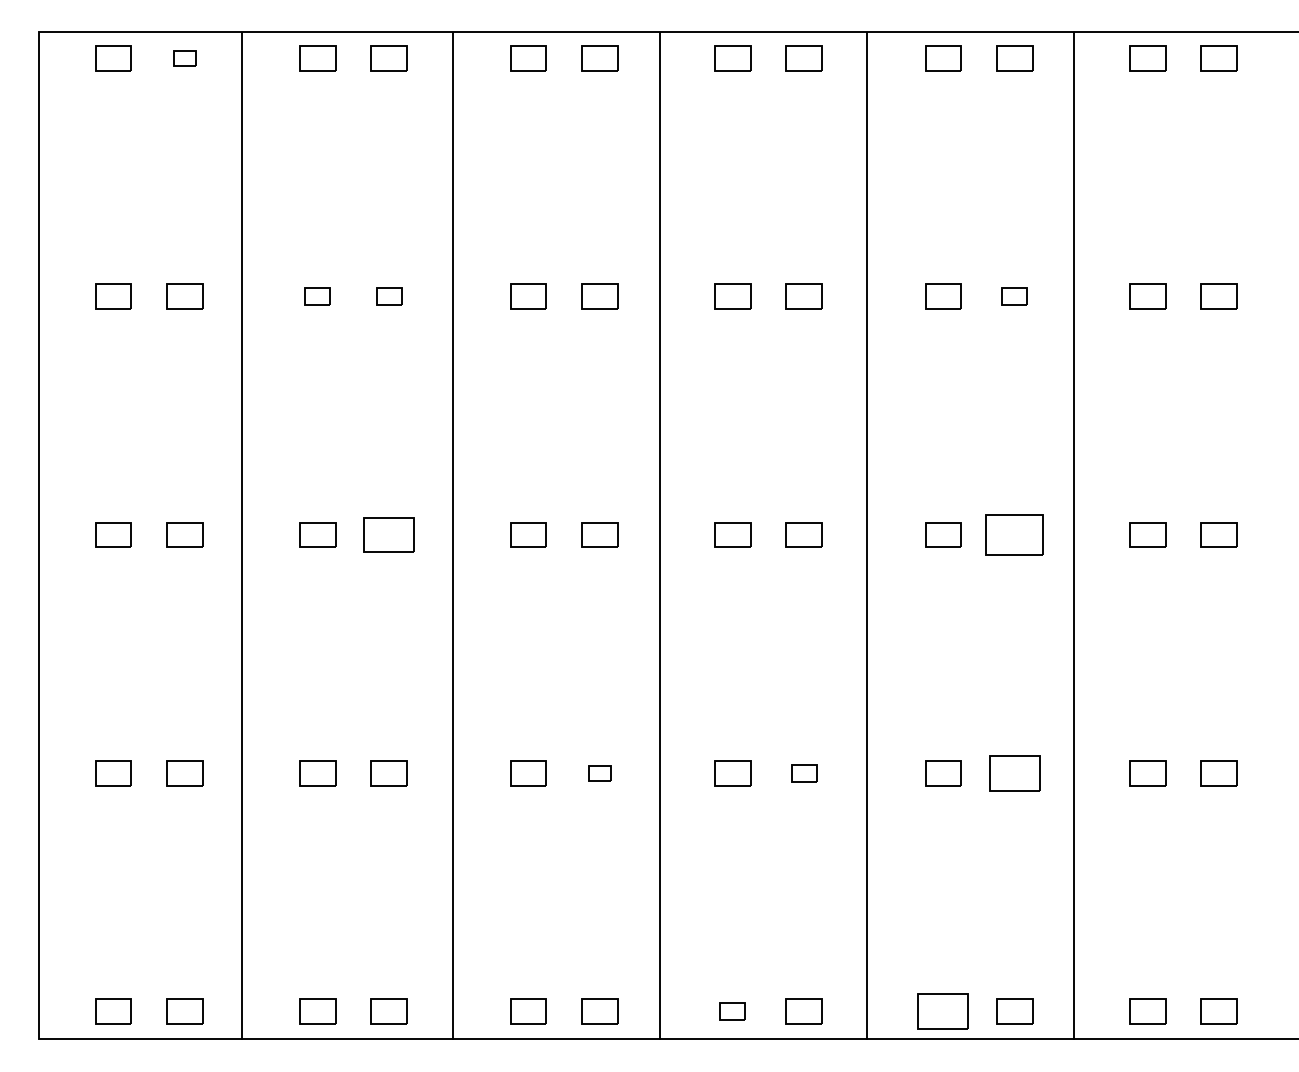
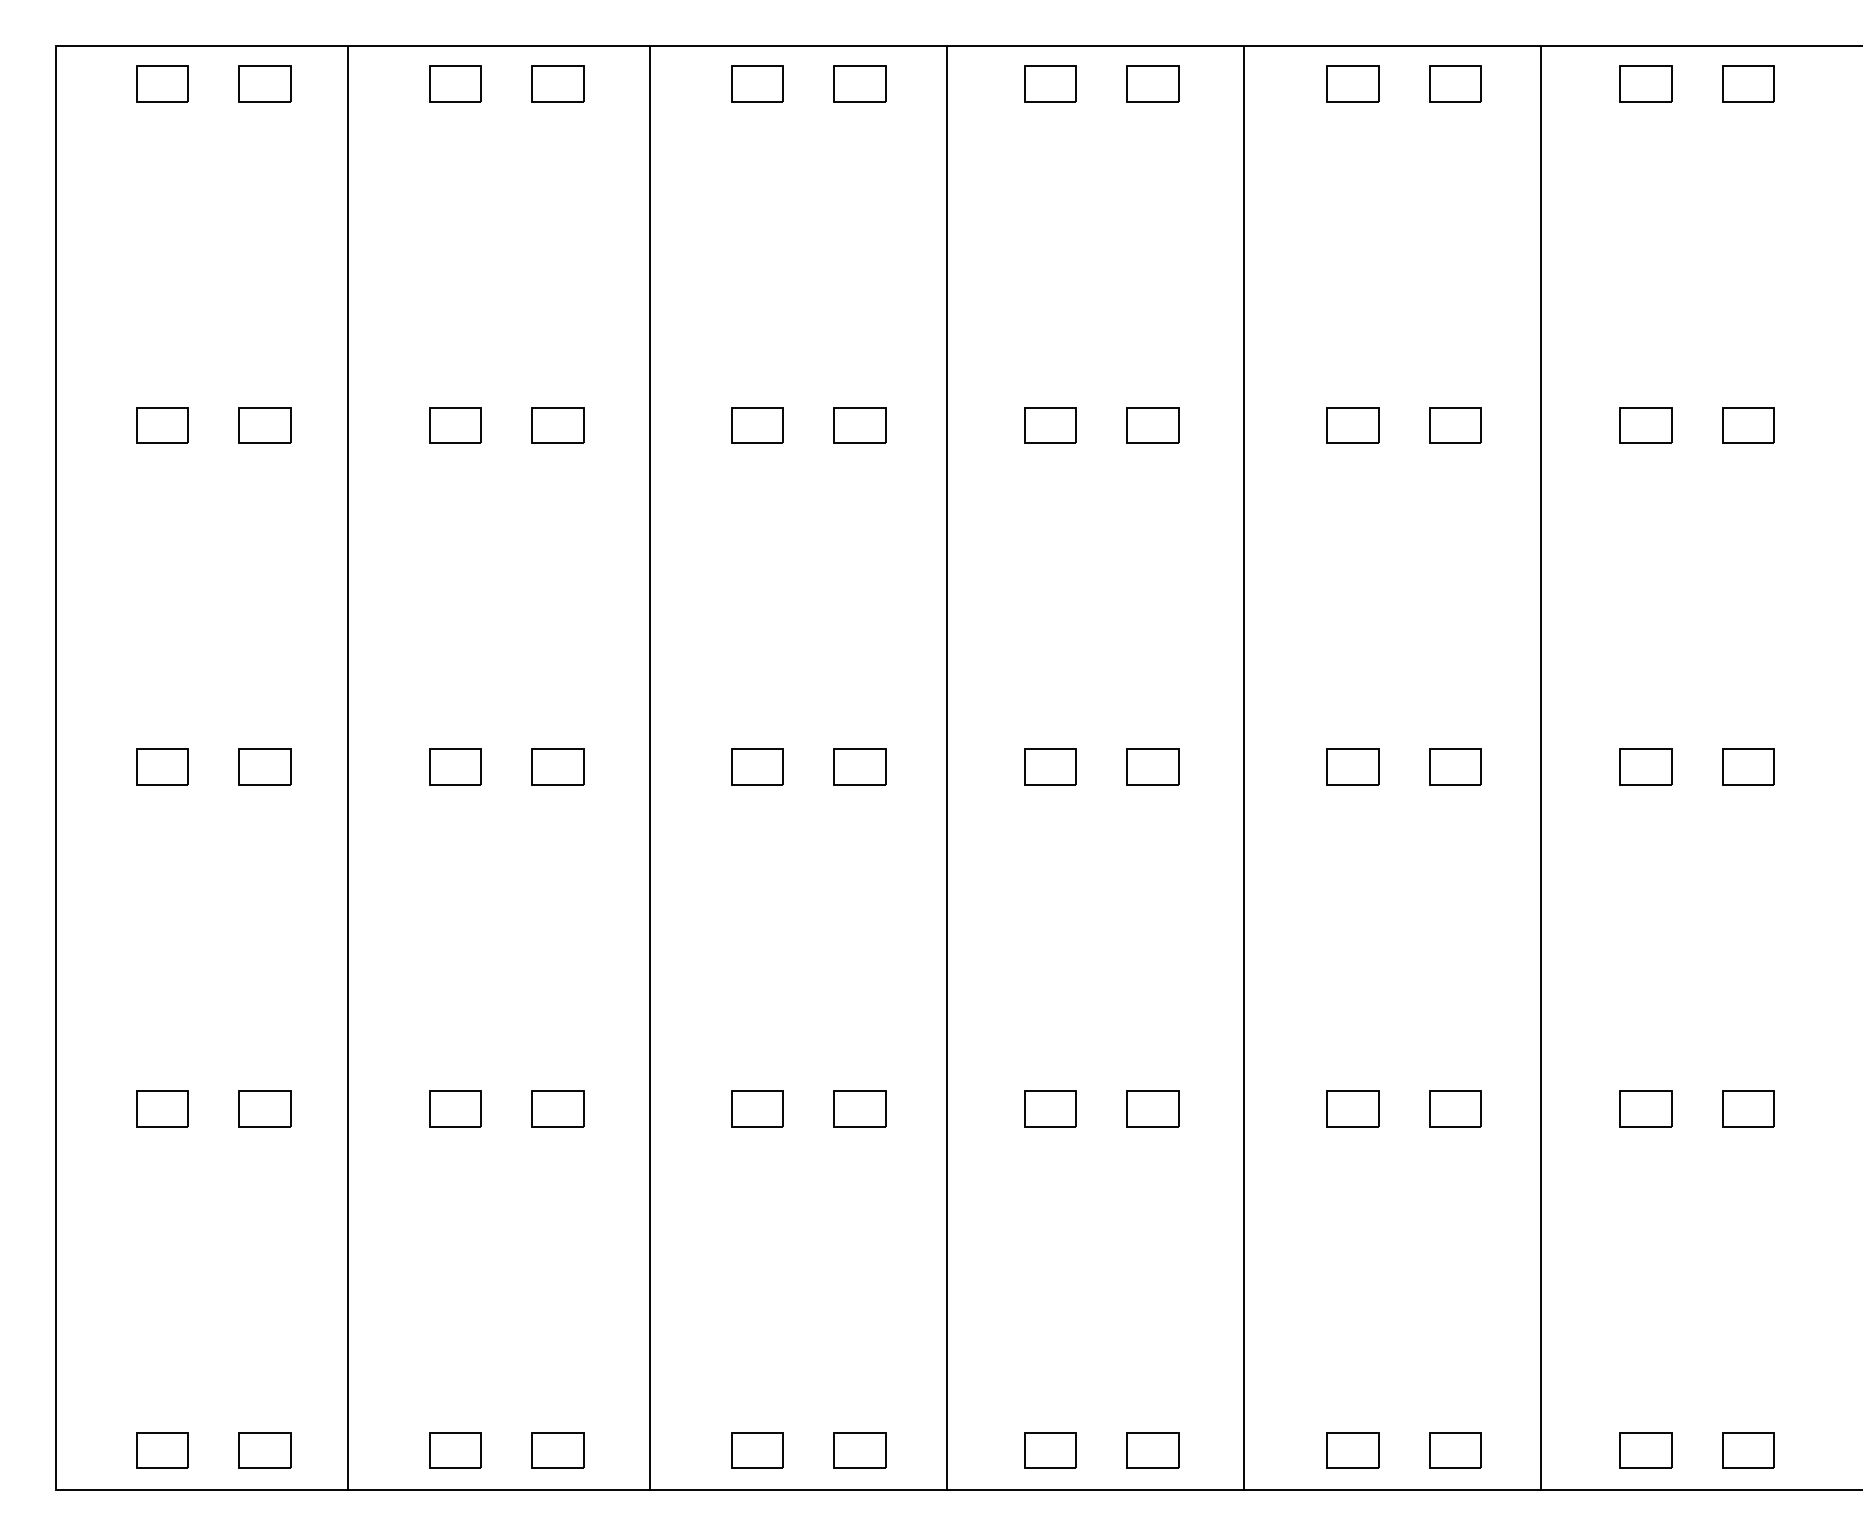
part: (184, 58) -> (264, 83), size x1.67
part: (317, 296) -> (455, 425), size x1.43
part: (388, 296) -> (557, 425), size x1.43
part: (1014, 296) -> (1454, 425), size x1.43
part: (388, 534) -> (557, 766), size x0.71
part: (1014, 534) -> (1454, 766), size x0.62
part: (599, 773) -> (859, 1109), size x1.67
part: (803, 773) -> (1152, 1109), size x1.43
part: (1014, 773) -> (1454, 1109), size x0.71
part: (732, 1011) -> (1050, 1450), size x1.43
part: (943, 1011) -> (1353, 1450), size x0.71

